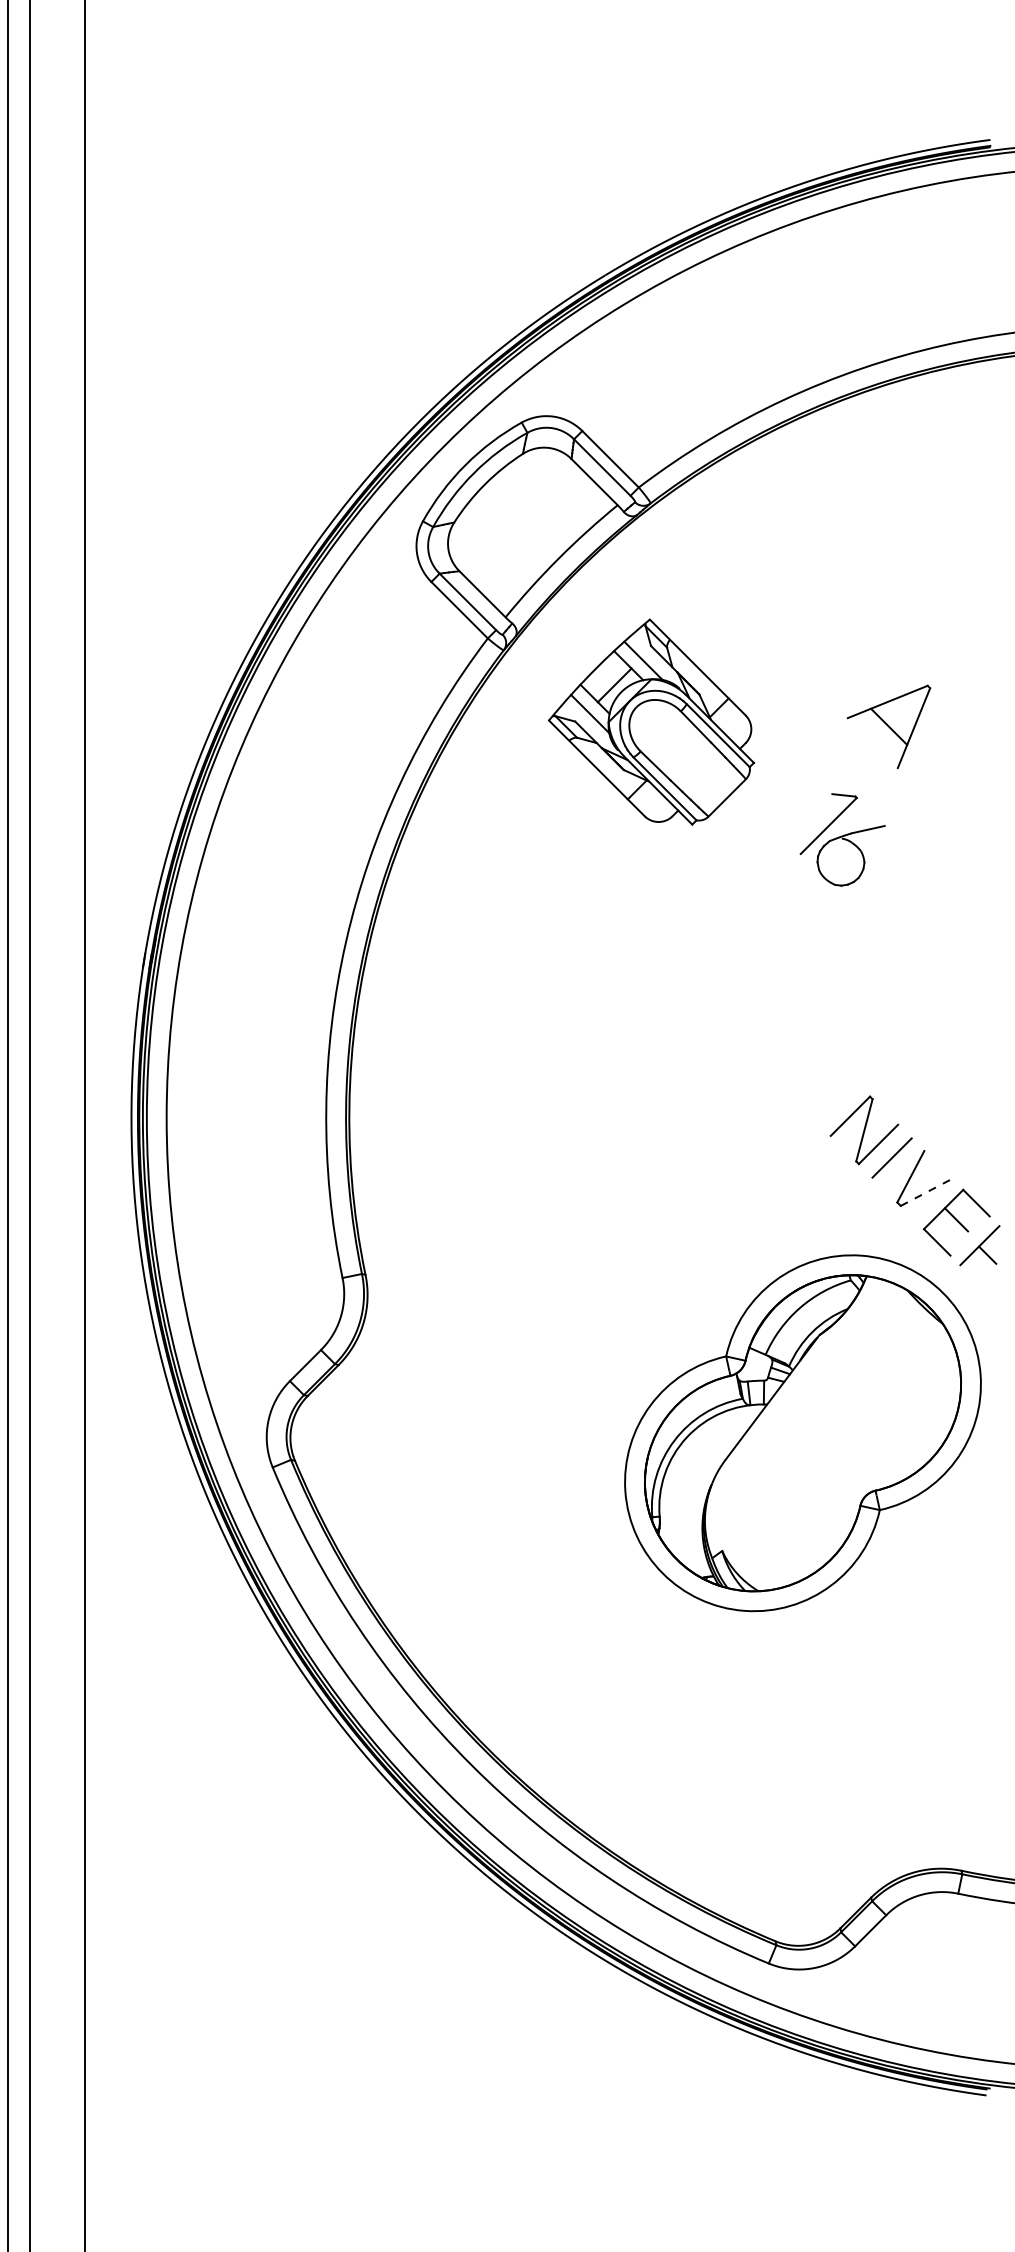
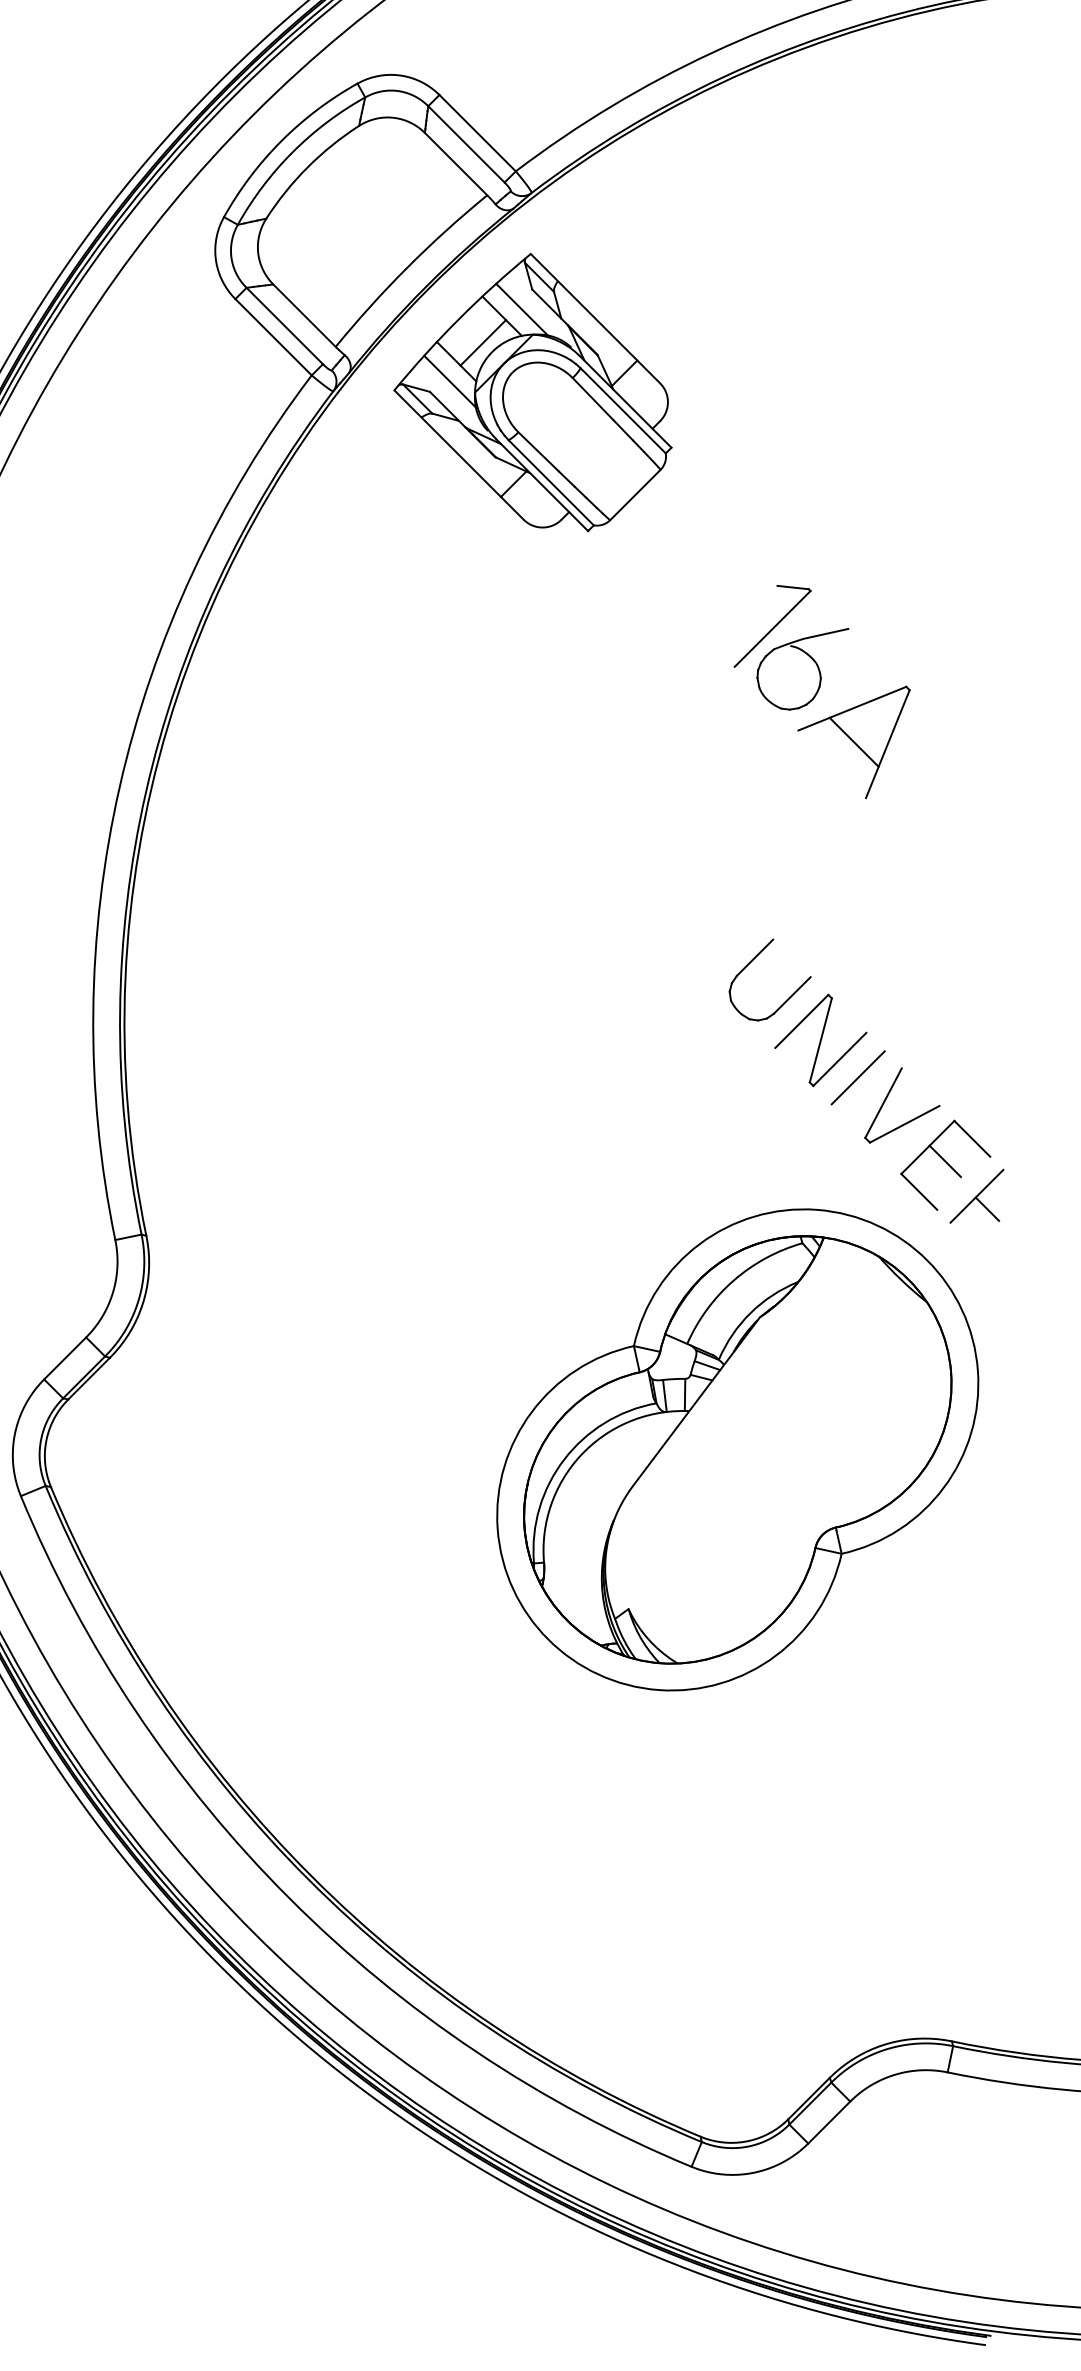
part: (651, 721) -> (532, 391), moved
part: (888, 726) -> (853, 741), moved
part: (813, 1072) -> (751, 962), added
line: (926, 1192) -> (904, 1124), dashed -> solid

